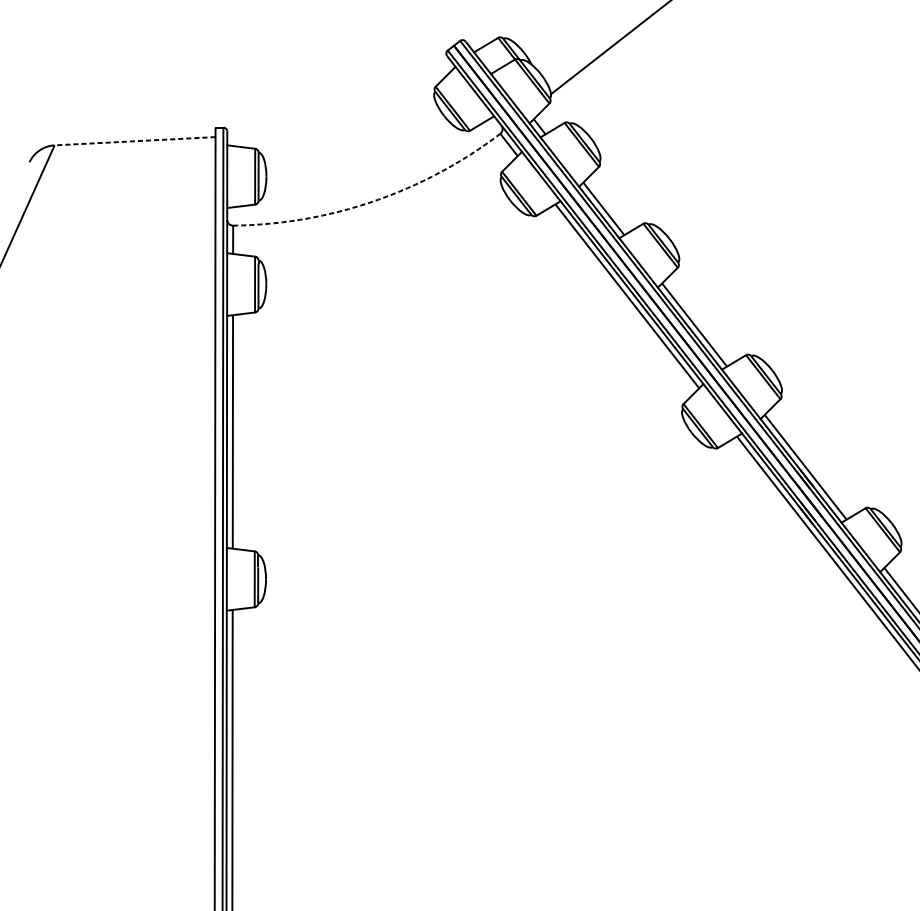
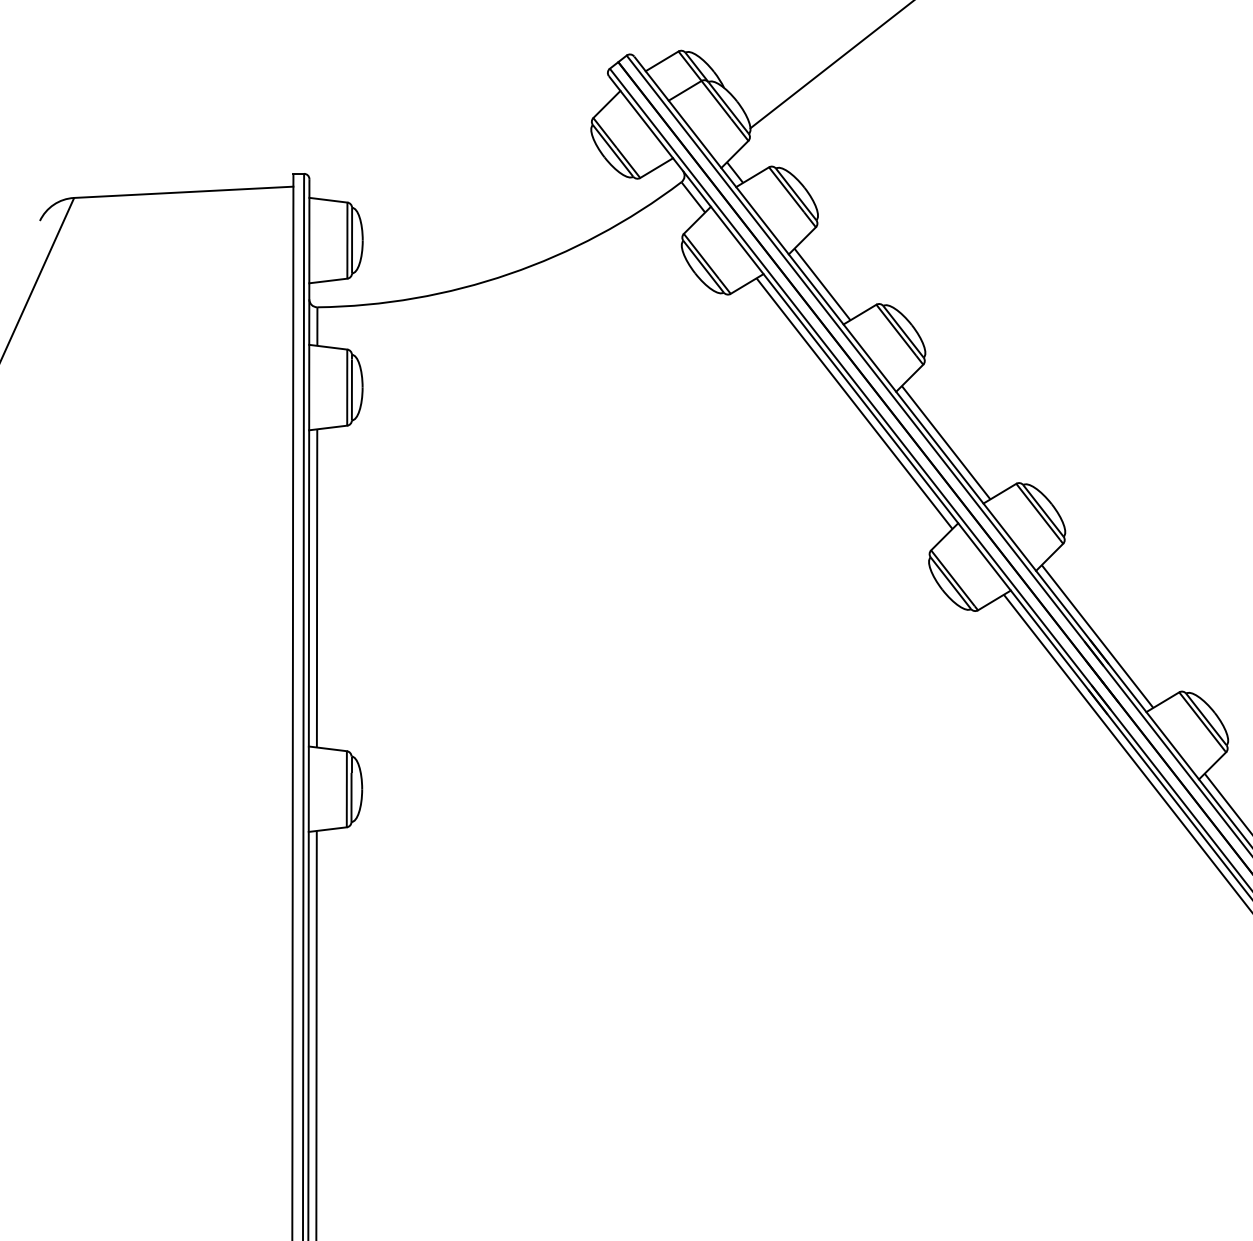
line: (134, 141) -> (183, 192), dashed -> solid
arc: (374, 201) -> (509, 274), dashed -> solid

